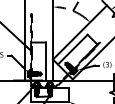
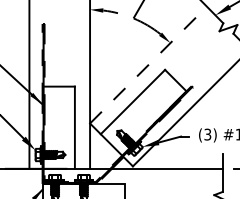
line: (80, 32) -> (149, 64), solid -> dashed

